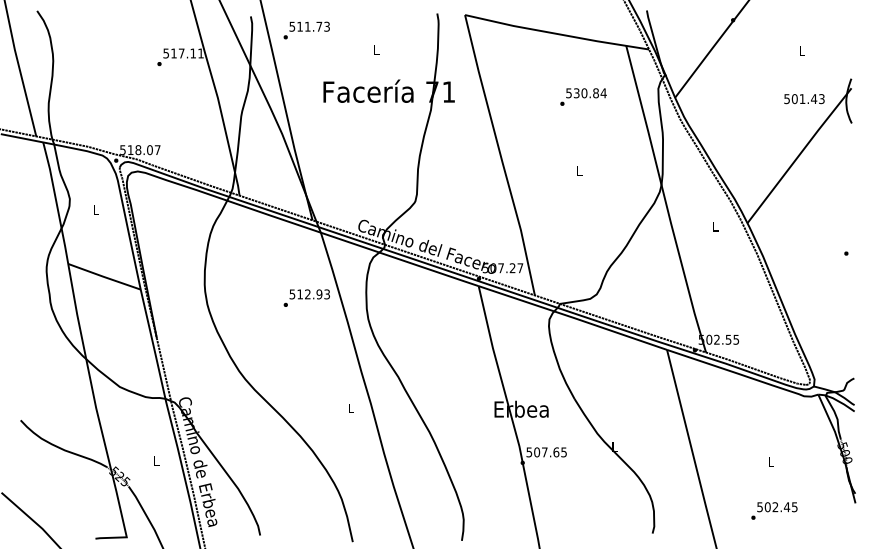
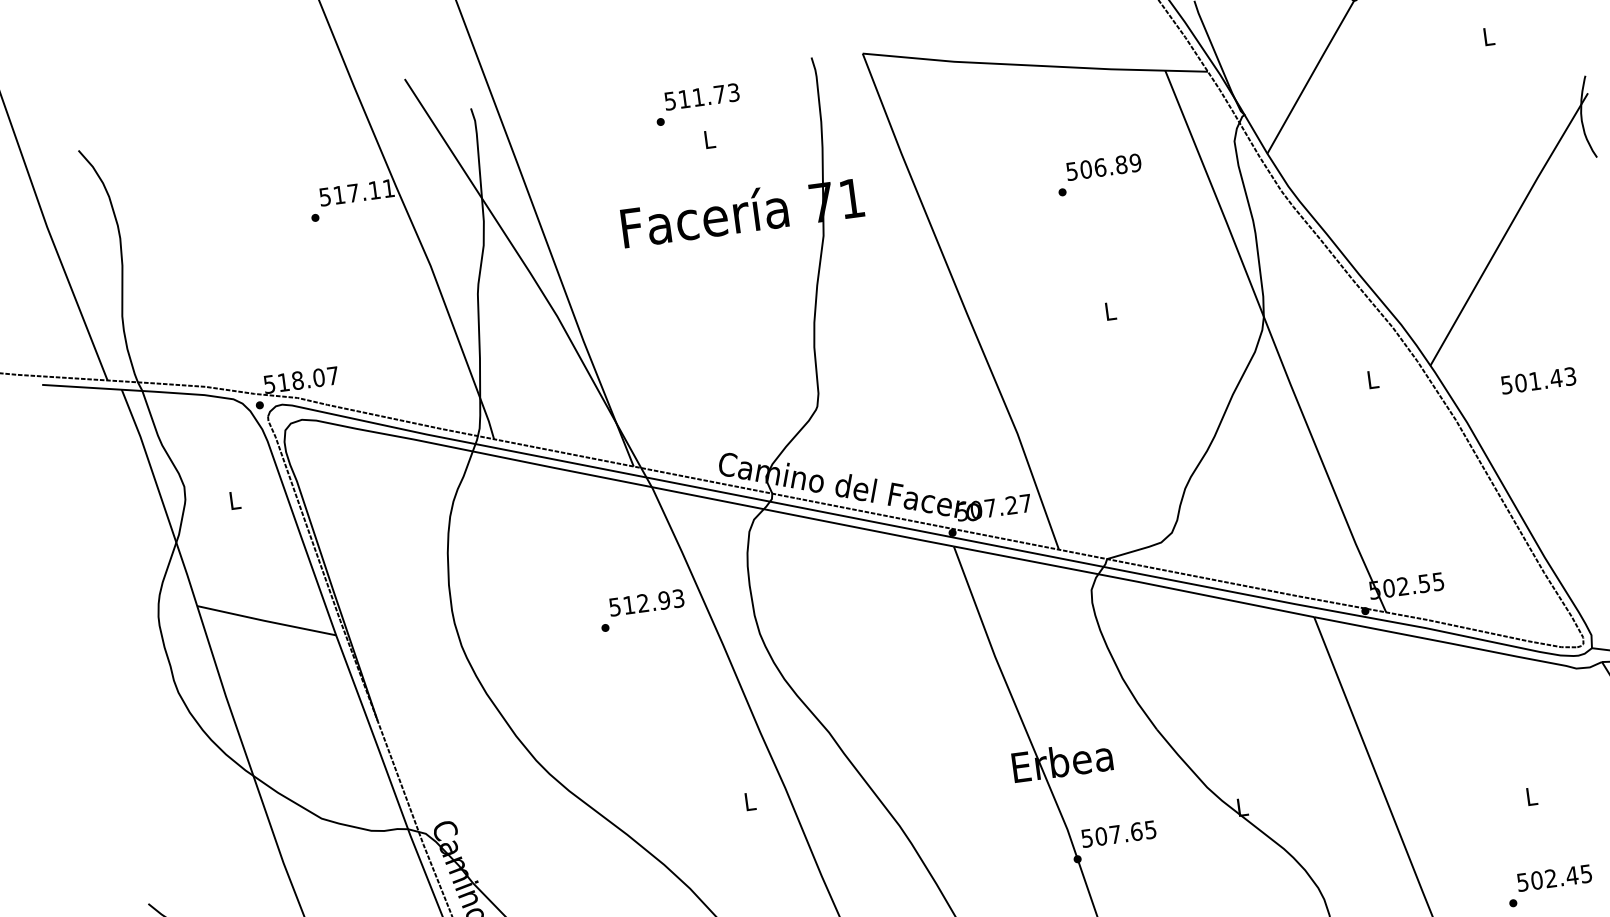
text: (306, 30) -> (697, 104), moved
text: (589, 93) -> (1109, 166), 530.84 -> 506.89
text: (804, 99) -> (1538, 381), moved

